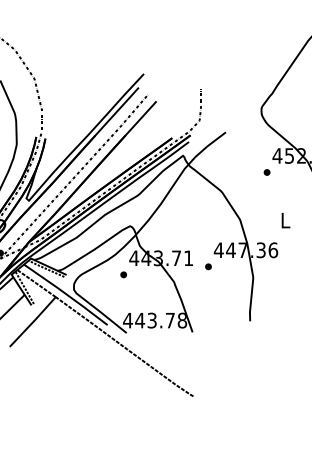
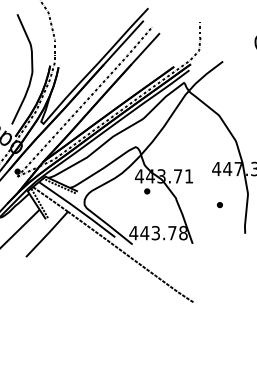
part: (208, 266) -> (219, 204), moved
part: (123, 274) -> (147, 191), moved

